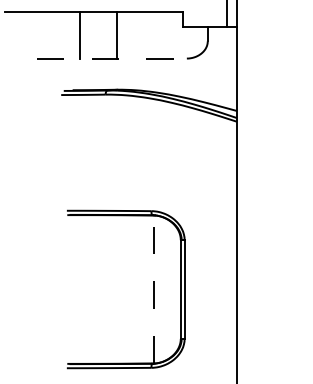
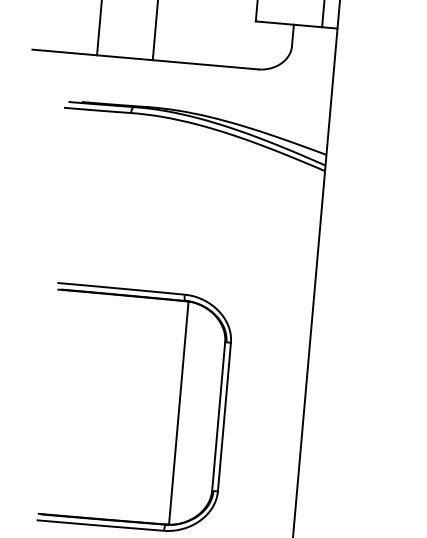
line: (111, 58) -> (144, 59), dashed -> solid
line: (154, 289) -> (179, 413), dashed -> solid

